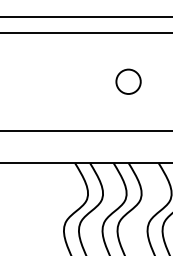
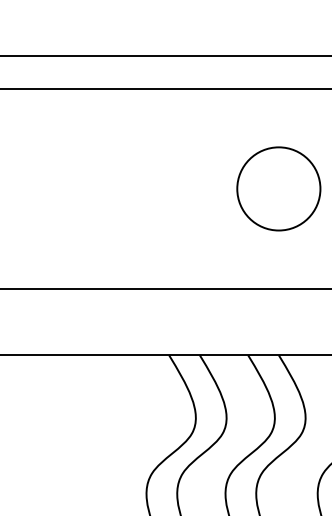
circle: (128, 81) -> (278, 188), size x1.67

